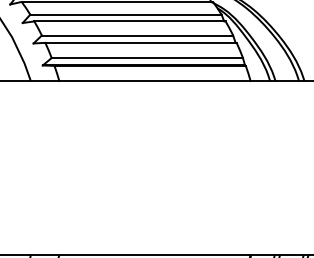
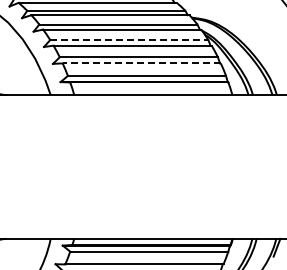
line: (126, 15) -> (129, 40), solid -> dashed
line: (140, 42) -> (141, 63), solid -> dashed

